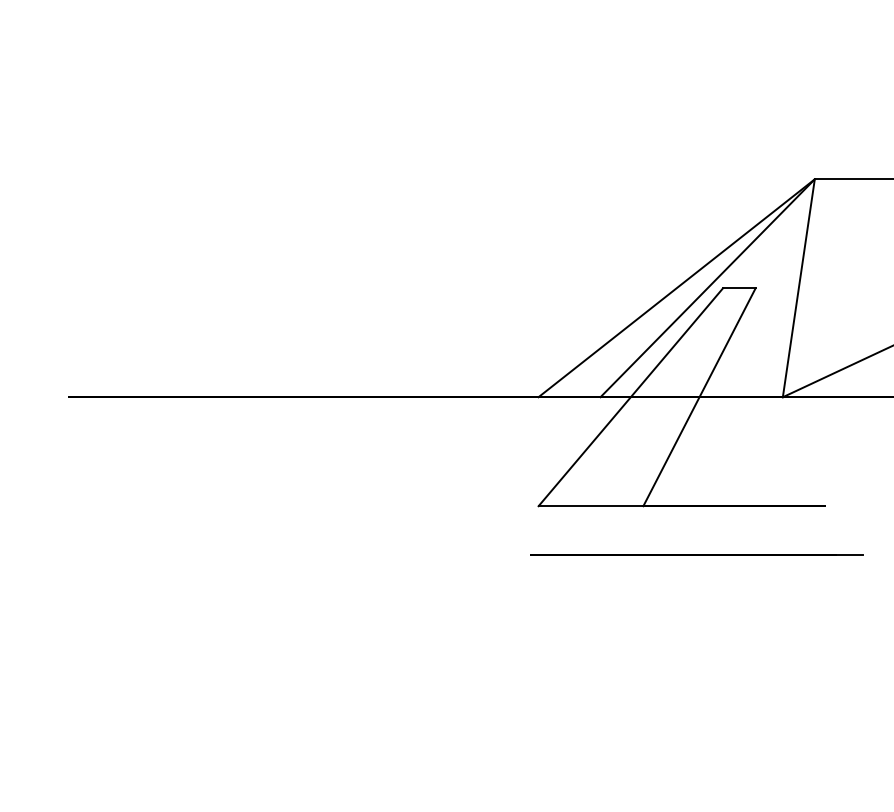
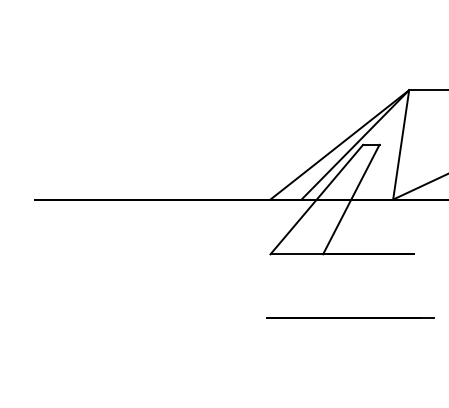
line: (697, 554) -> (350, 317), moved

